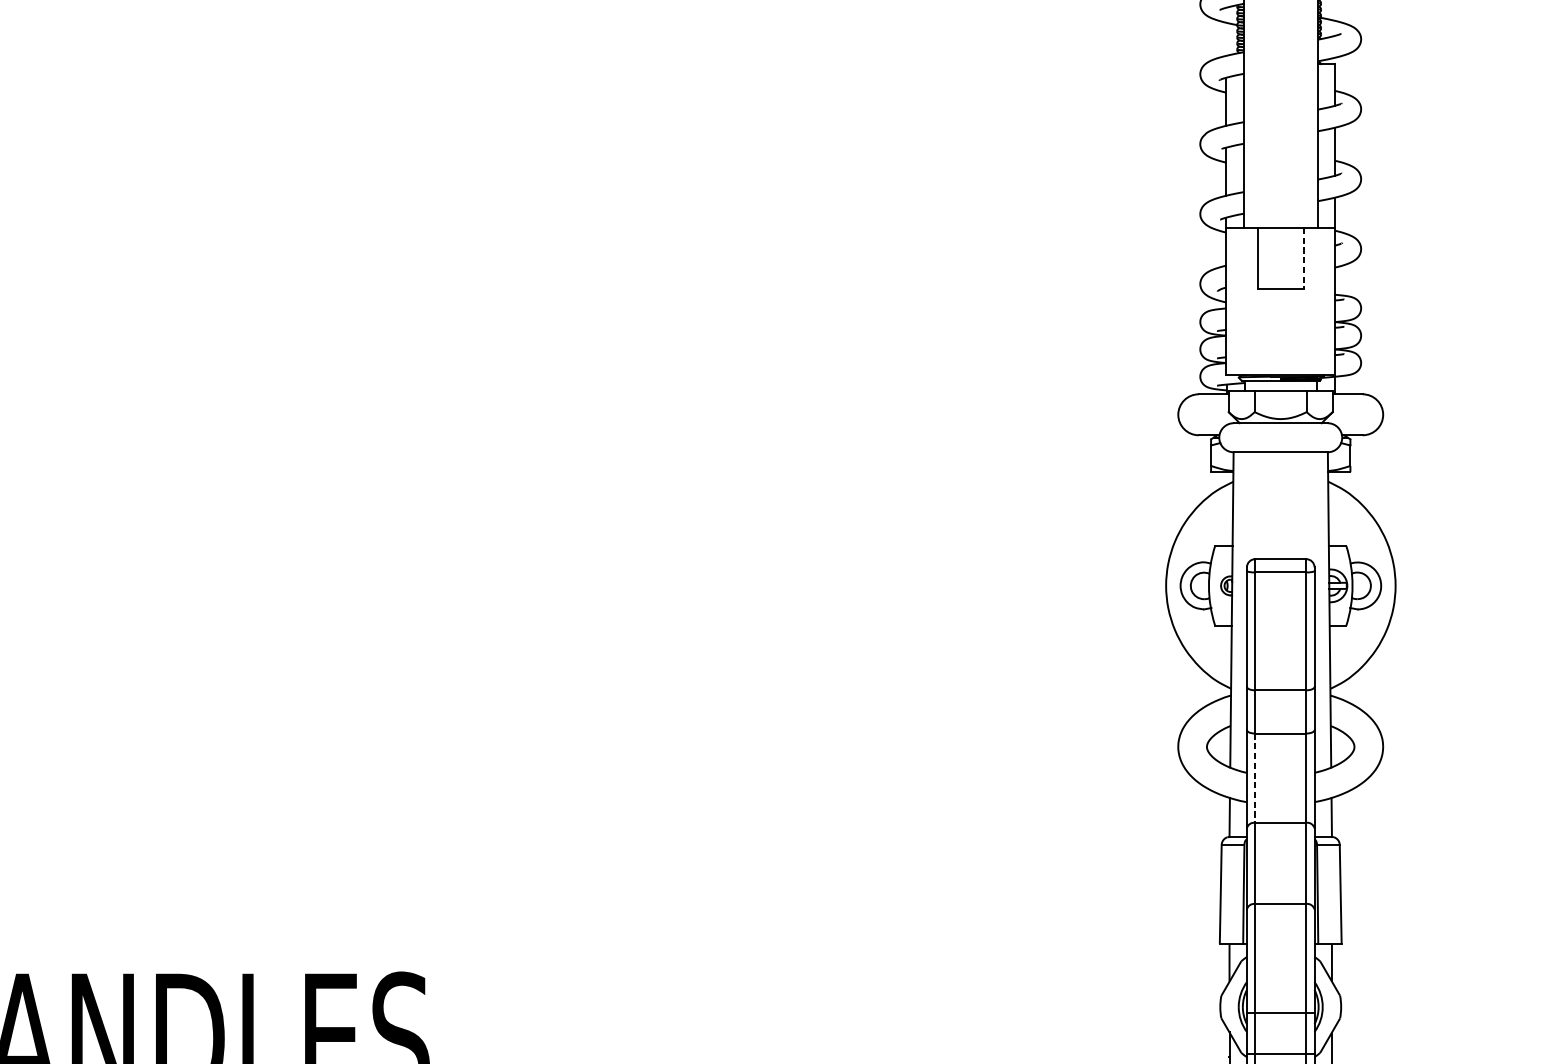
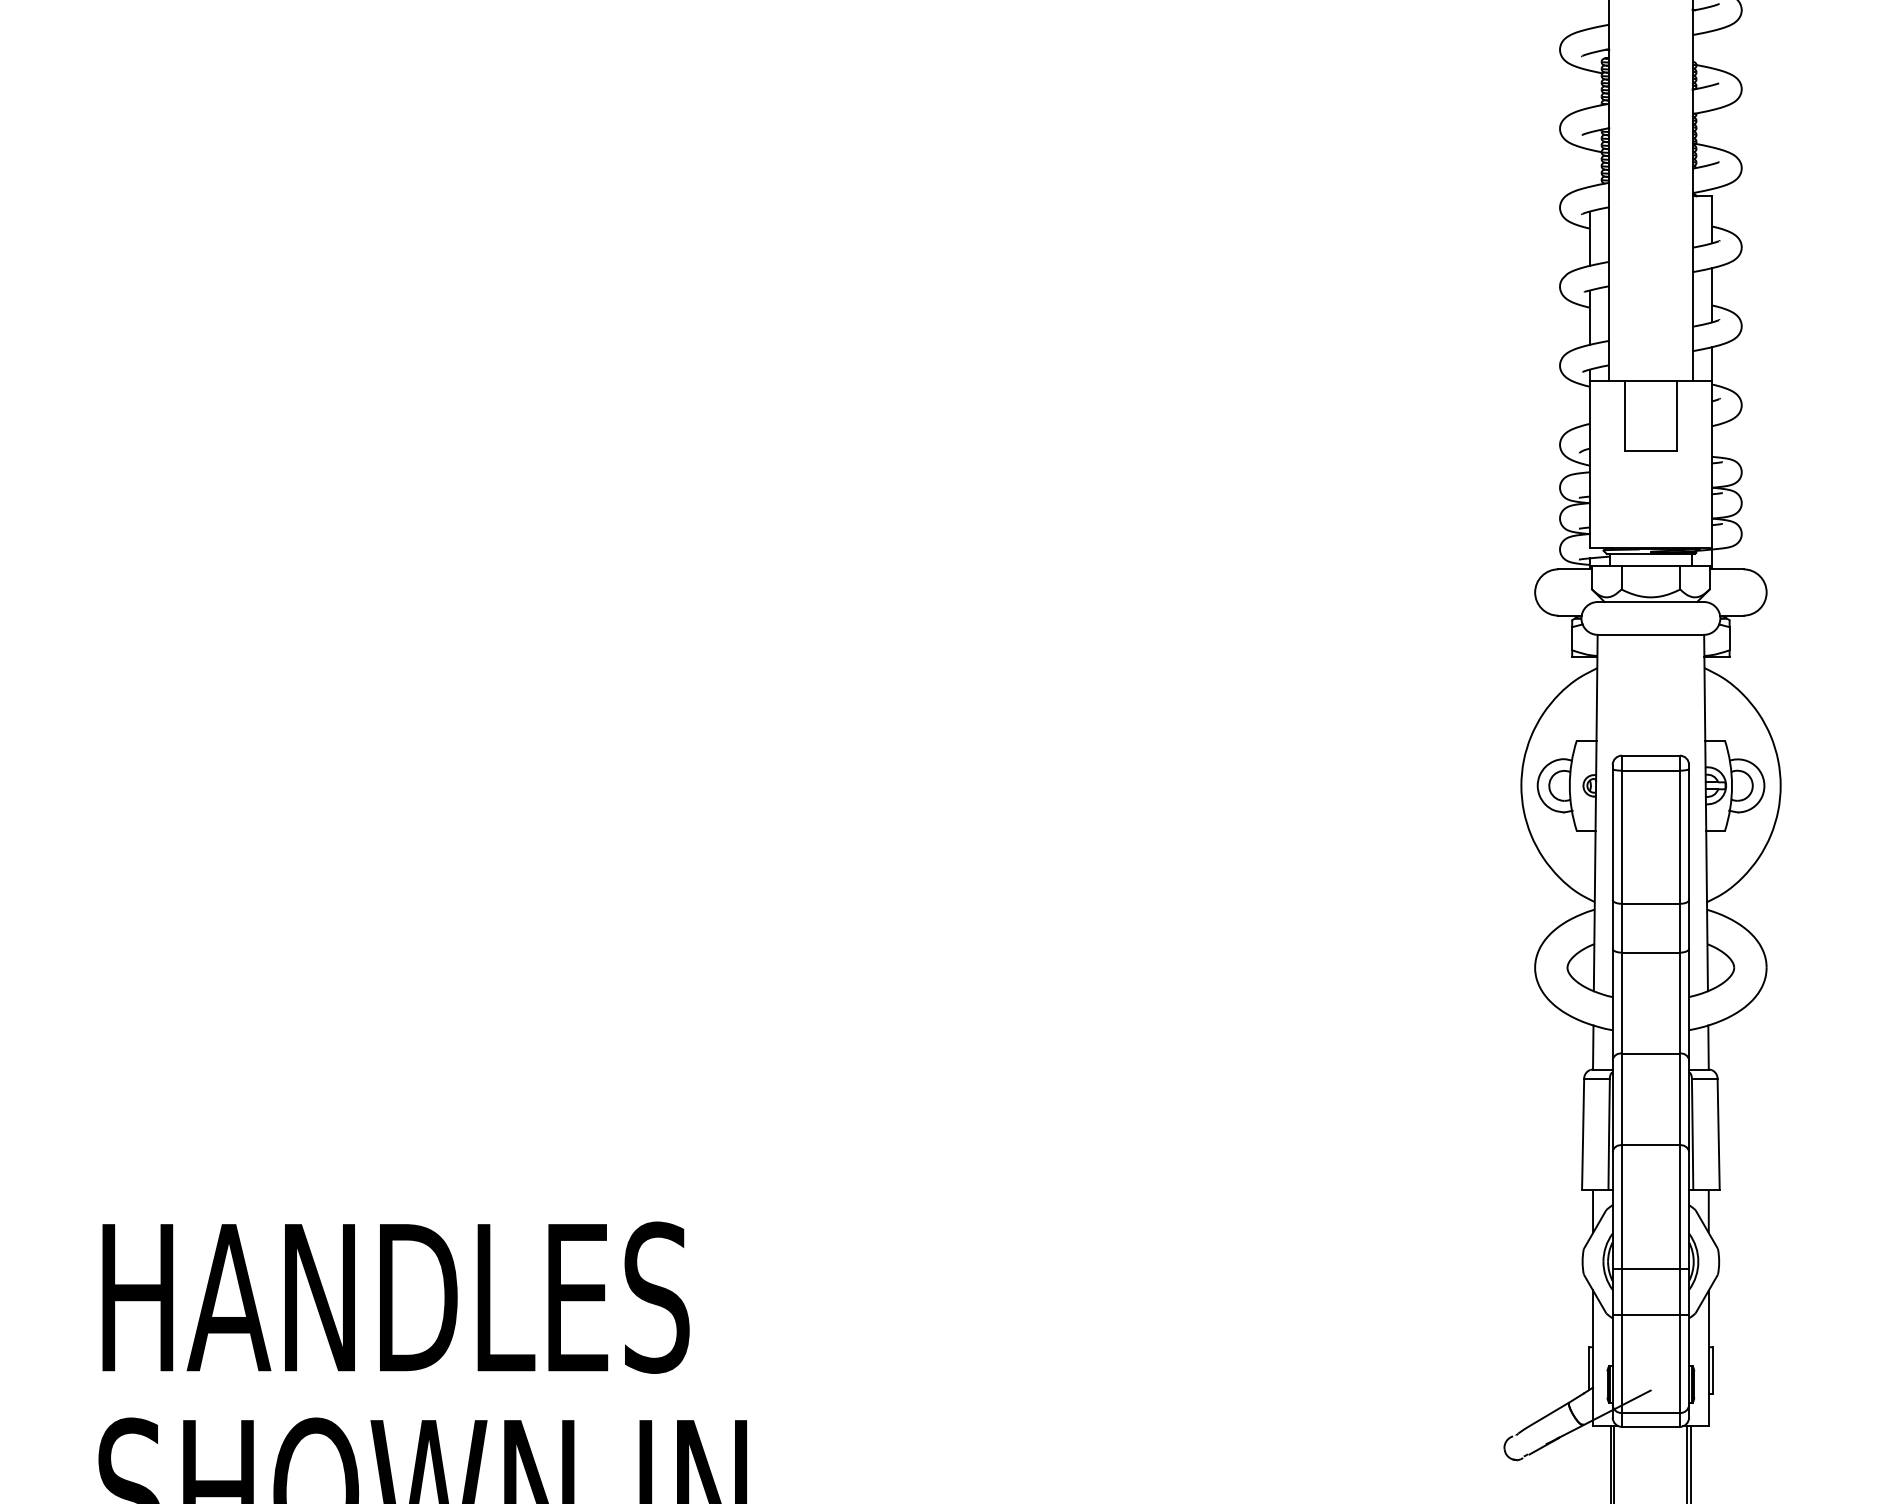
line: (1303, 259) -> (1676, 416), dashed -> solid
line: (1254, 778) -> (1621, 1003), dashed -> solid

